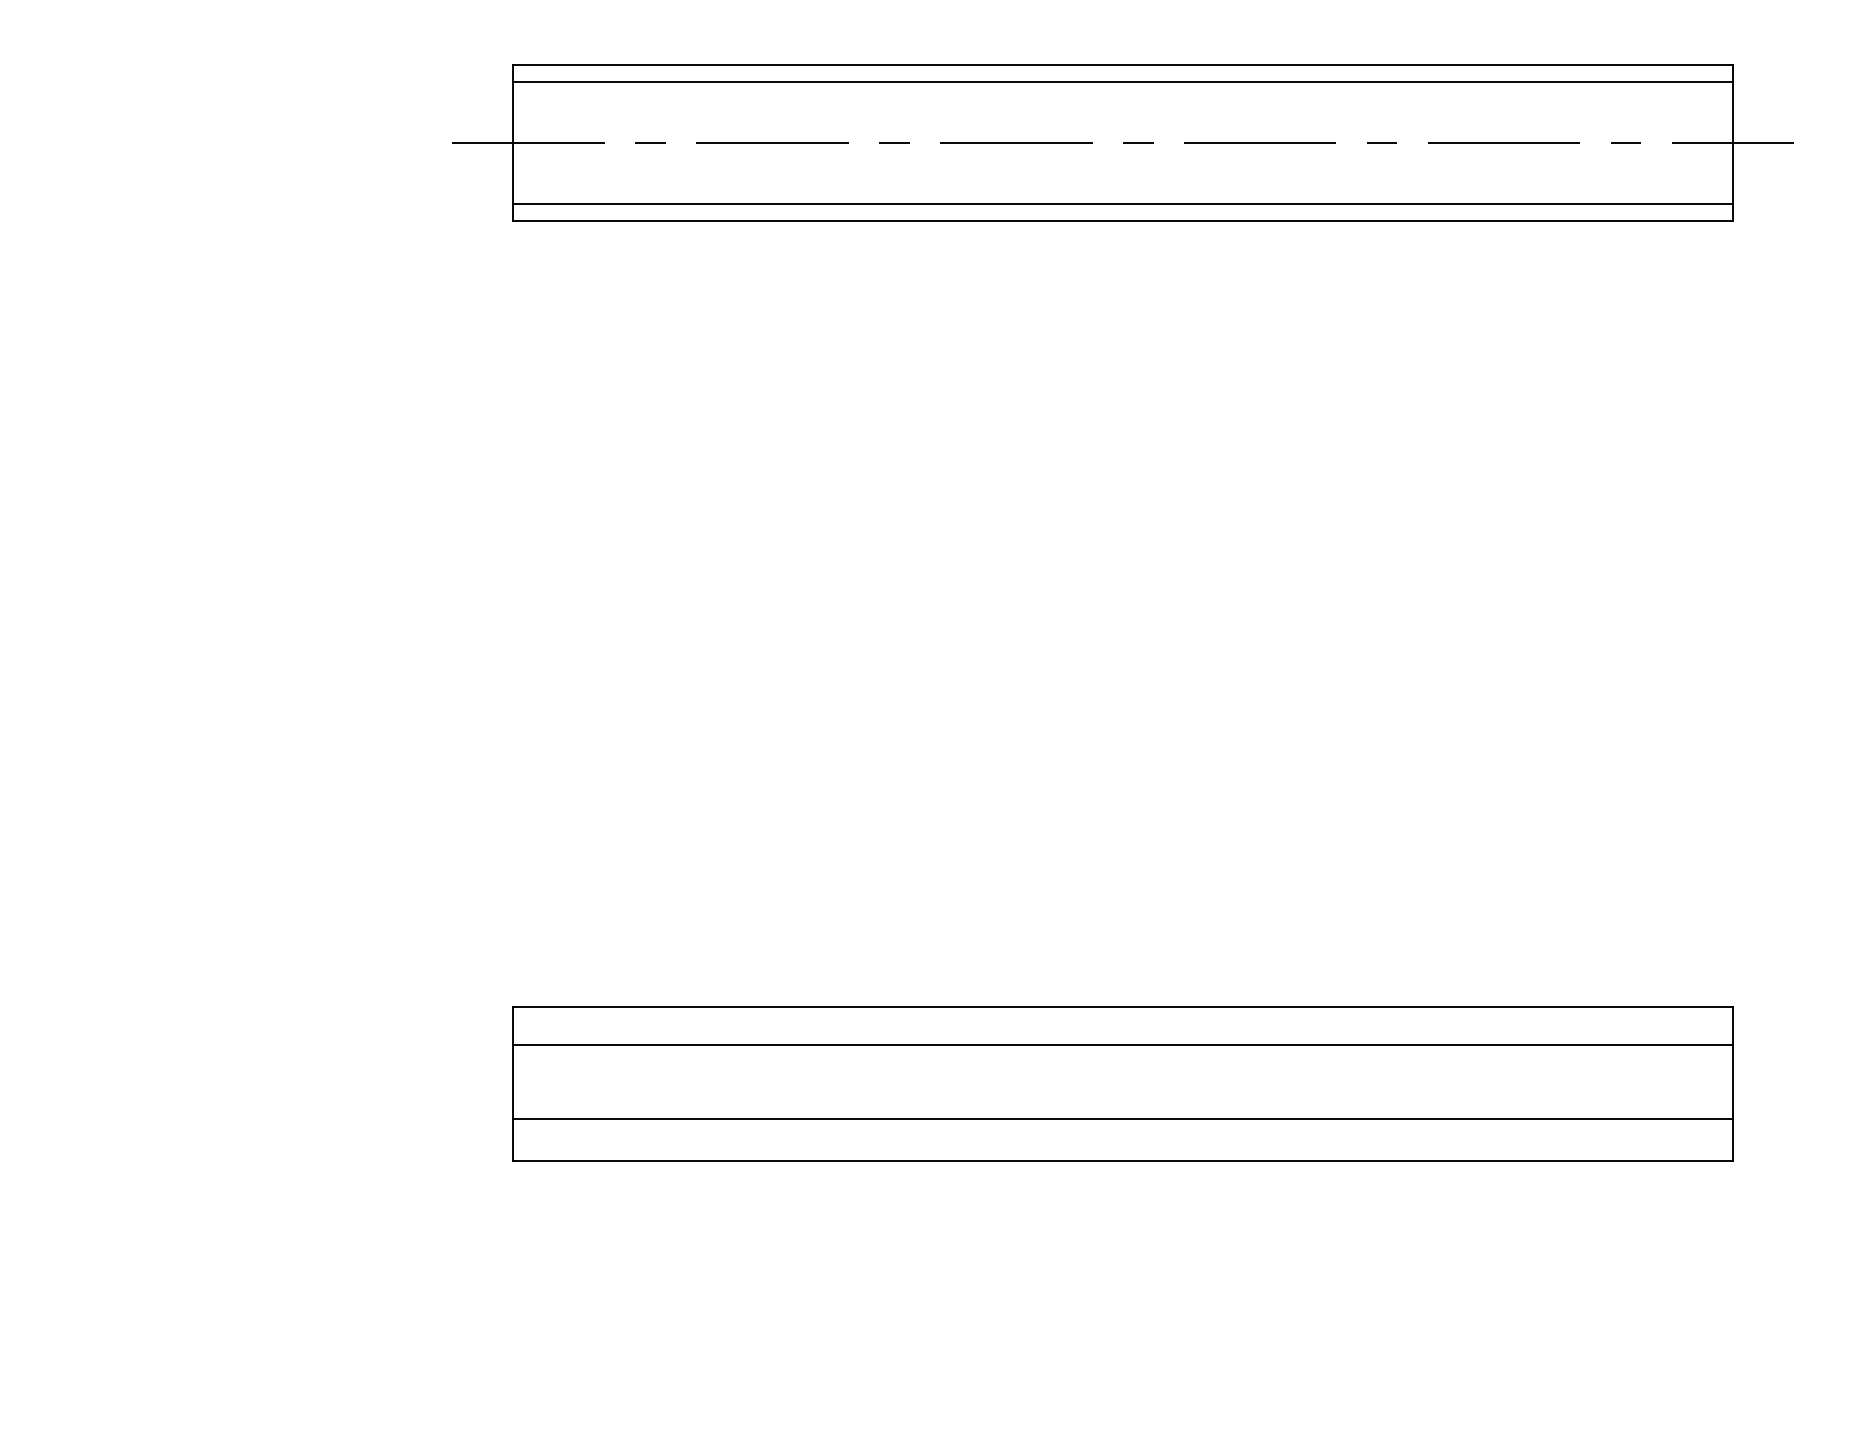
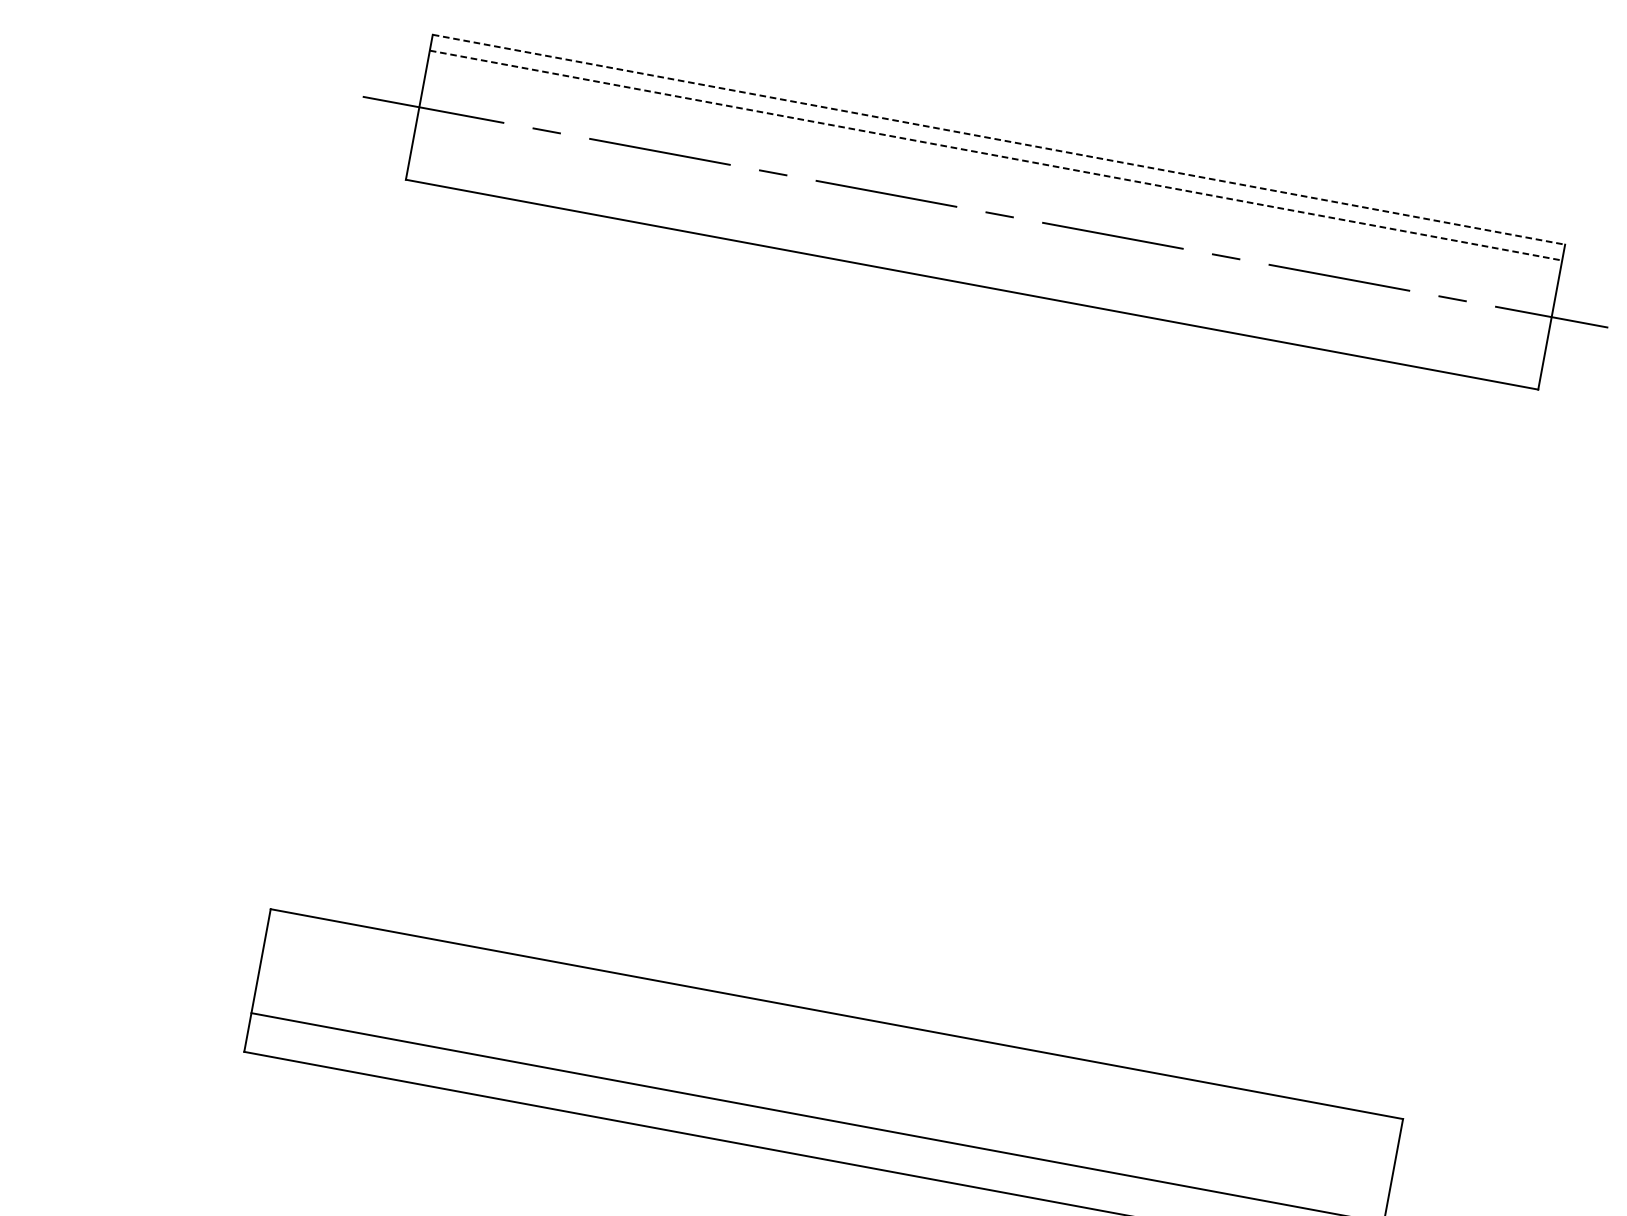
line: (1123, 65) -> (999, 140), solid -> dashed
line: (1123, 82) -> (996, 155), solid -> dashed
line: (1122, 204) -> (974, 269), removed
line: (1122, 1045) -> (829, 1049), removed

